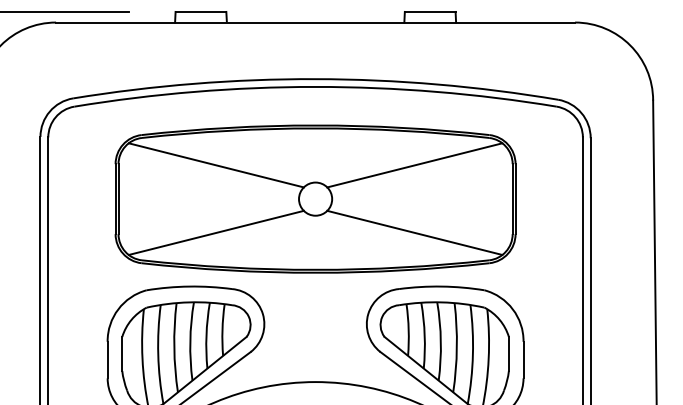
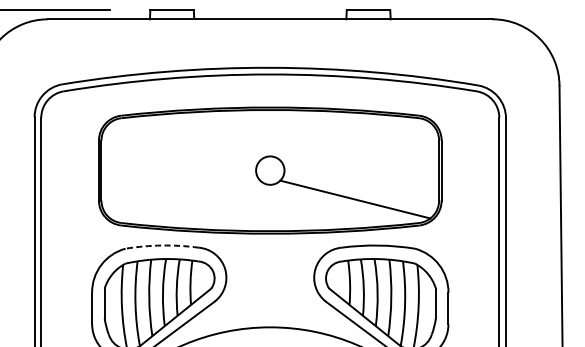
line: (215, 165) -> (184, 141), removed
line: (414, 165) -> (355, 141), removed
line: (215, 232) -> (184, 199), removed
arc: (189, 286) -> (162, 245), solid -> dashed

